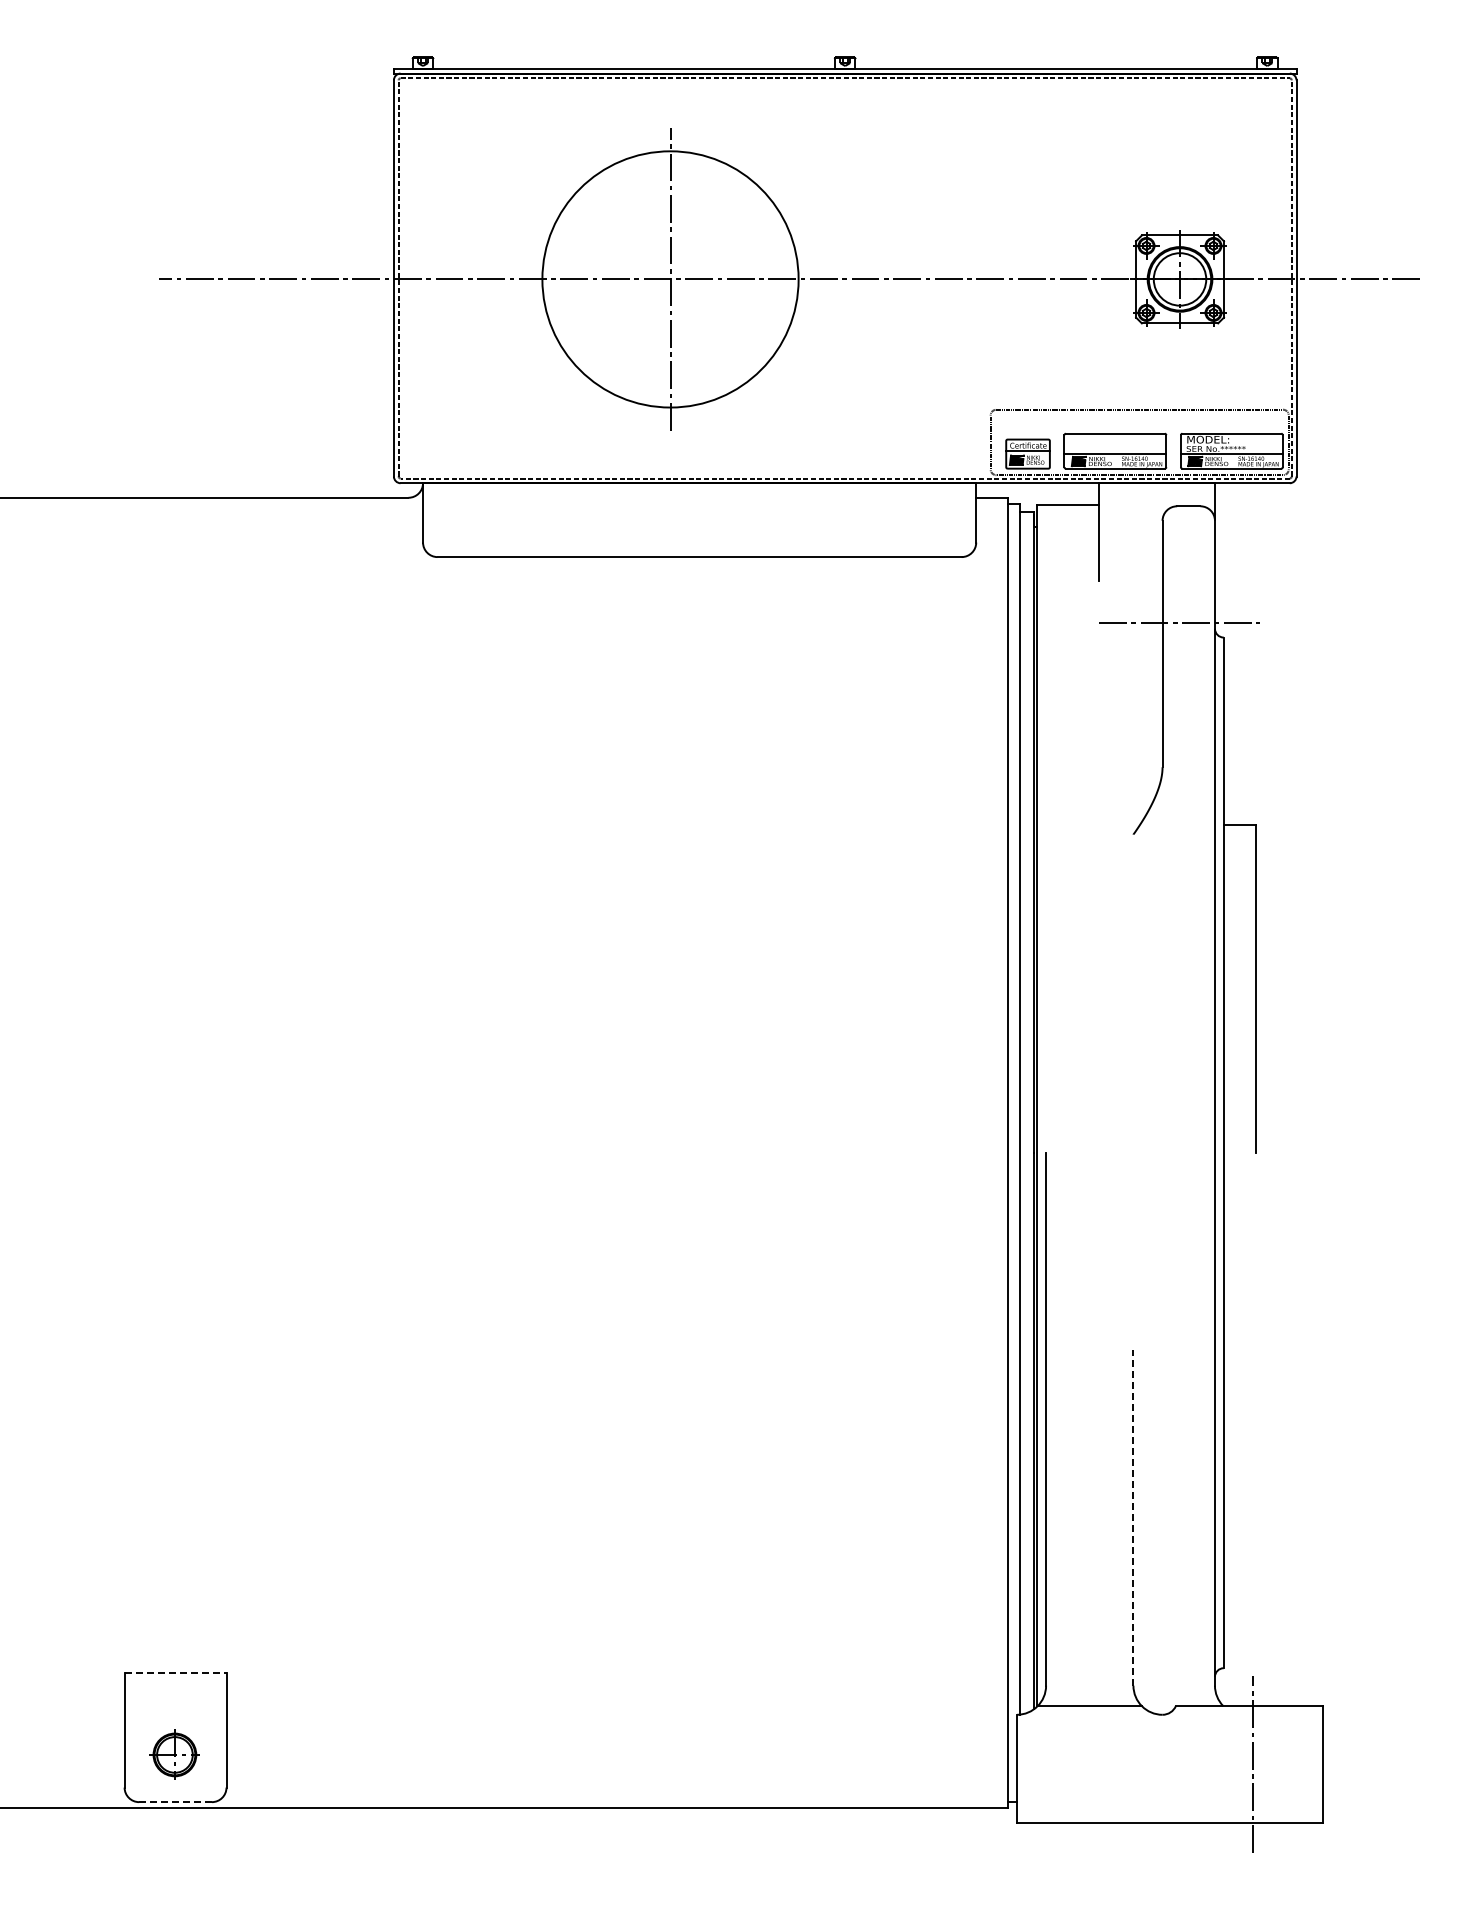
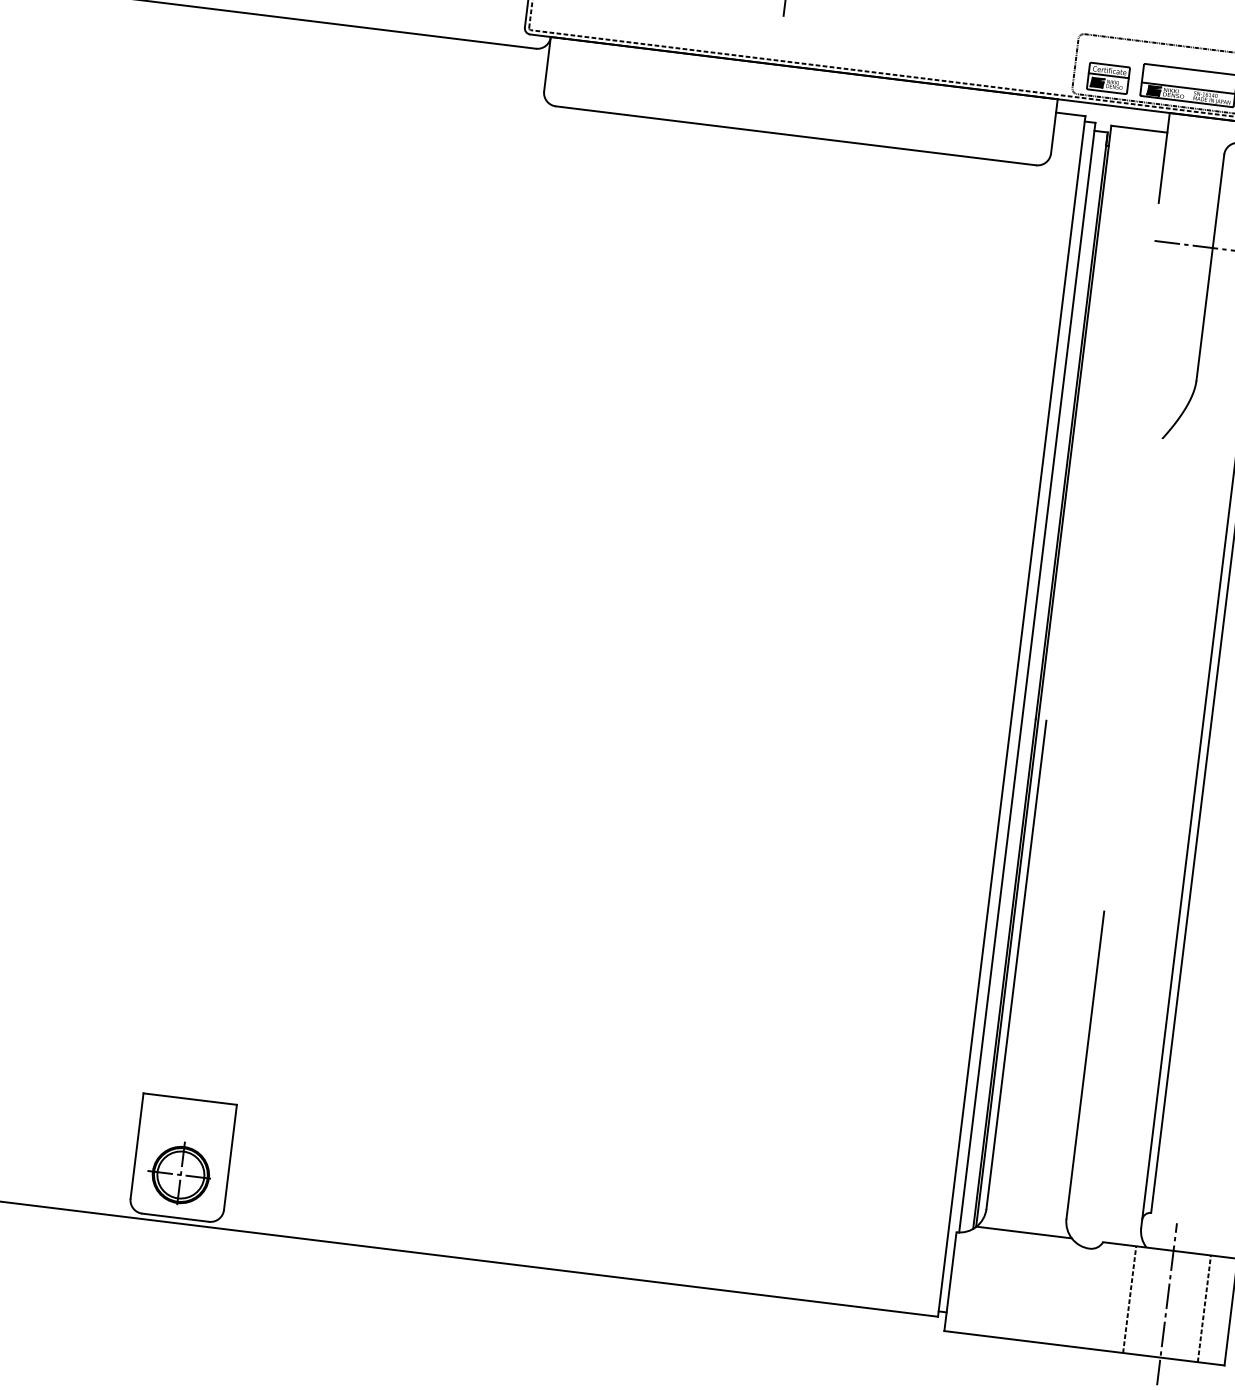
line: (1133, 1518) -> (1085, 1065), dashed -> solid
line: (175, 1672) -> (190, 1098), dashed -> solid
part: (173, 1753) -> (179, 1172), size x1.43
line: (1212, 1764) -> (1130, 1299), added
line: (1293, 1764) -> (1204, 1309), added
line: (175, 1802) -> (175, 1218), dashed -> solid

